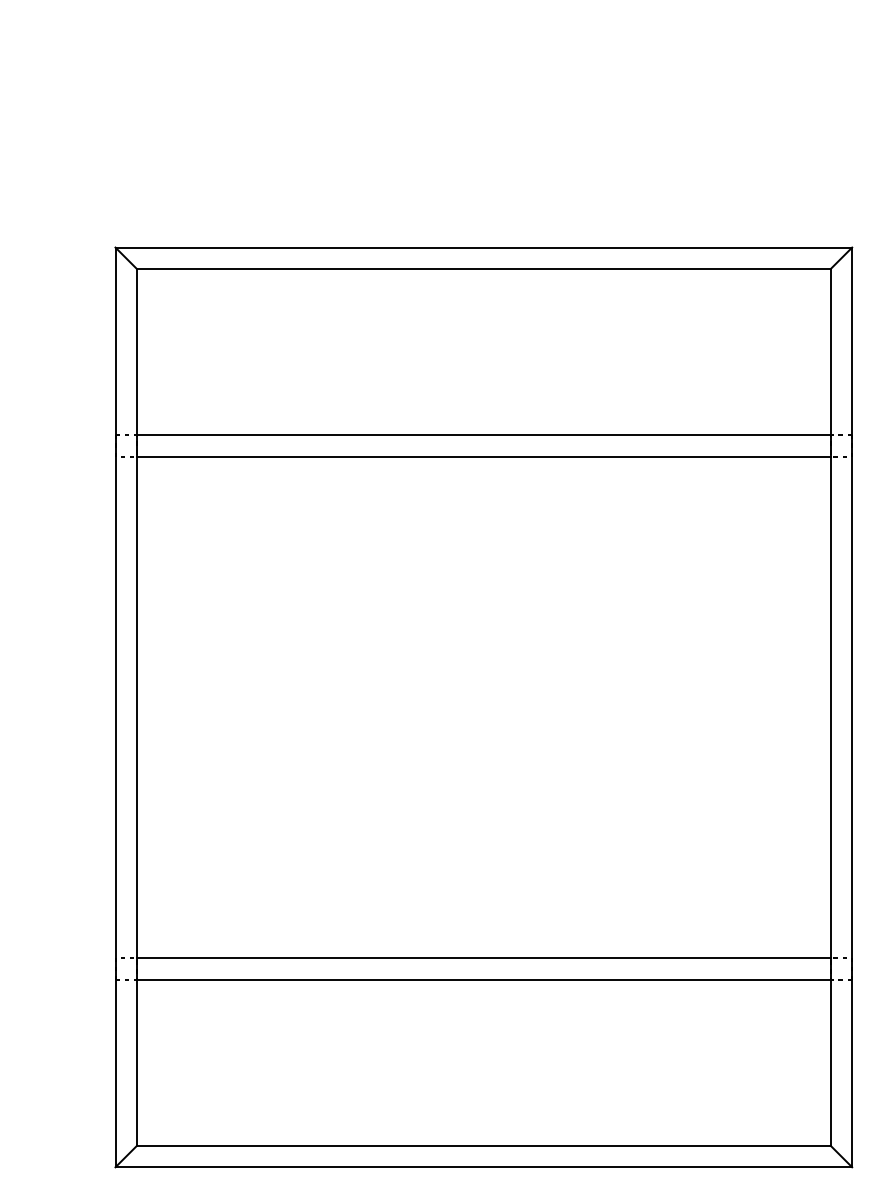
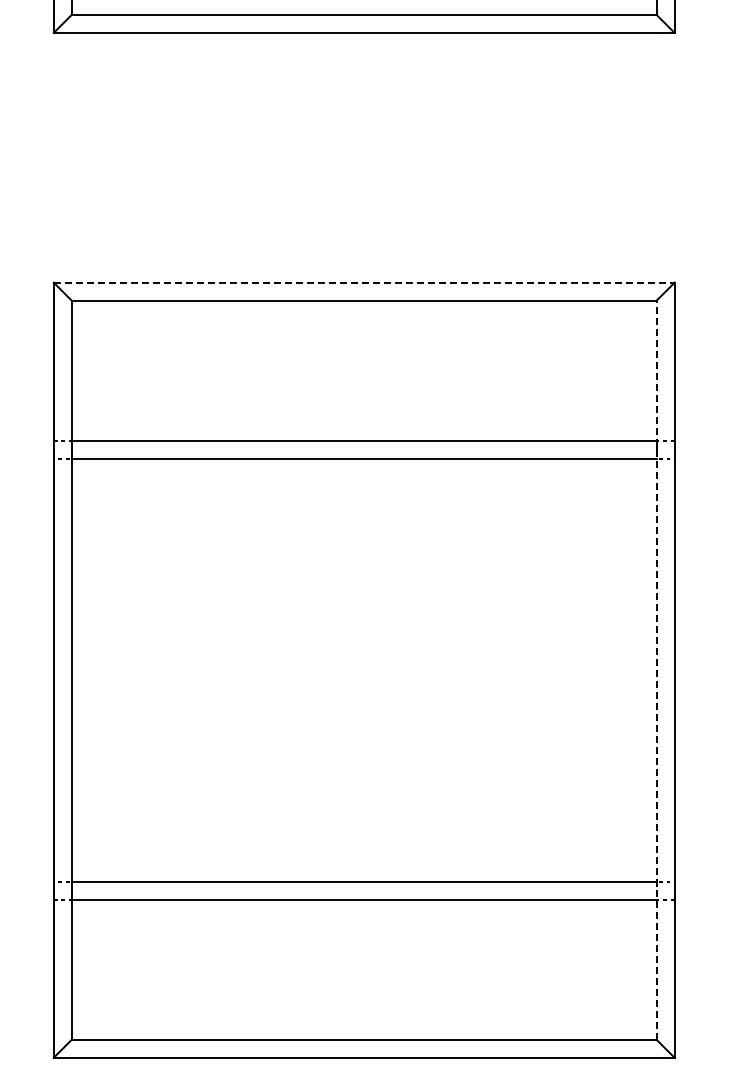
line: (484, 247) -> (364, 282), solid -> dashed
line: (830, 706) -> (656, 669), solid -> dashed

